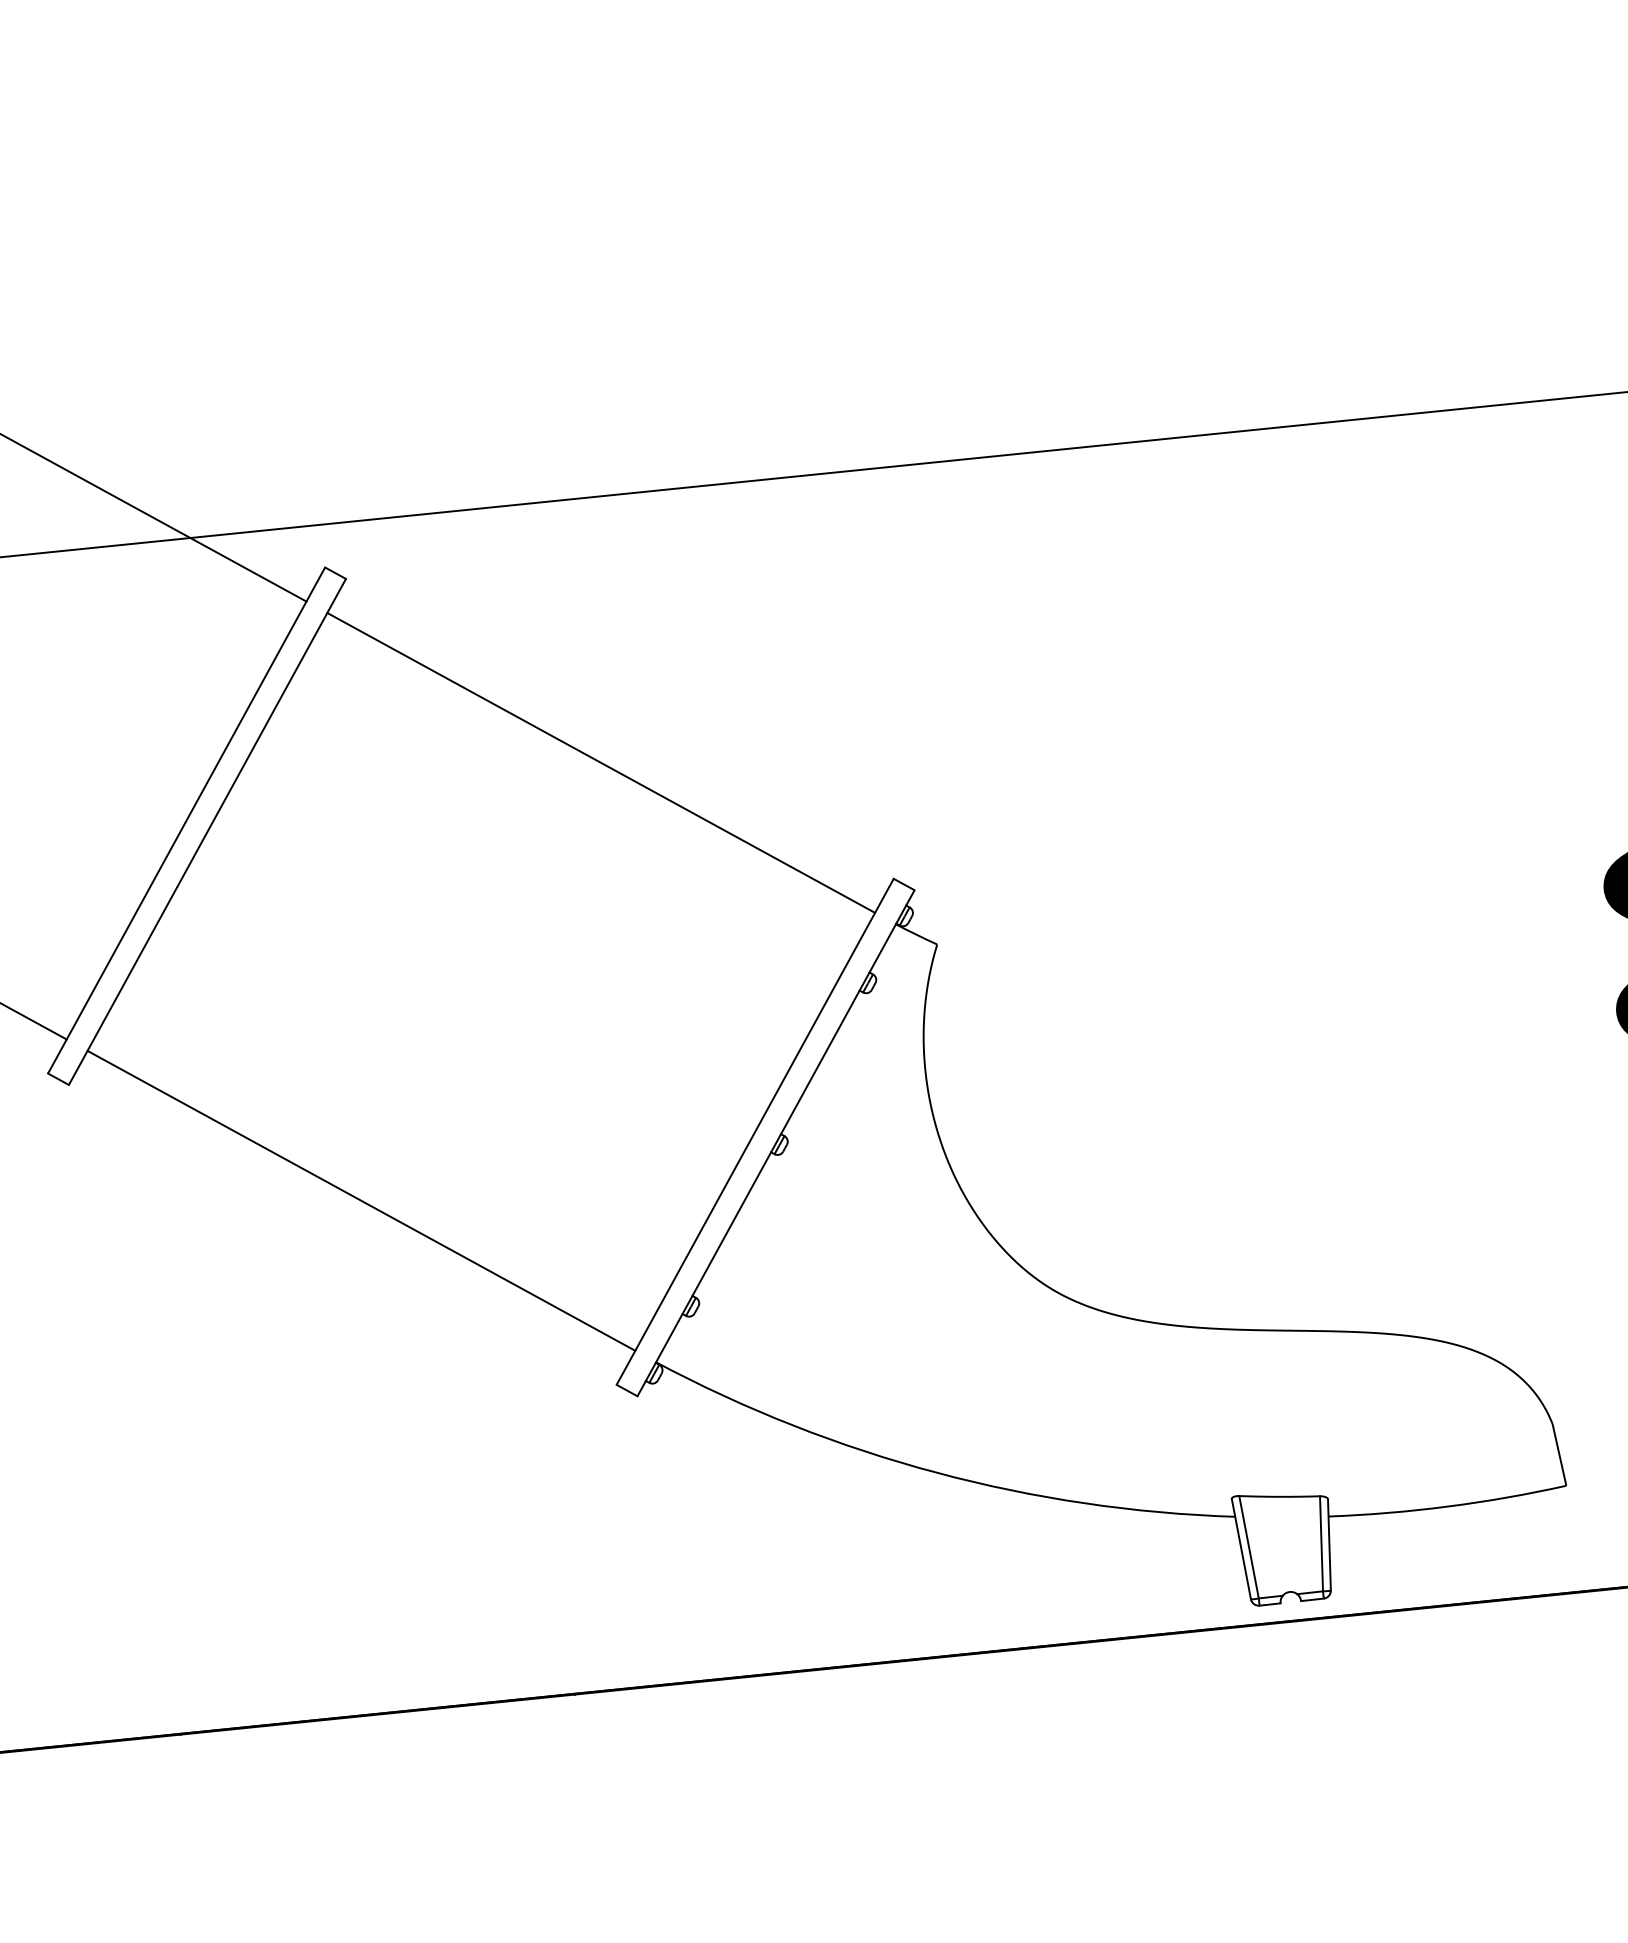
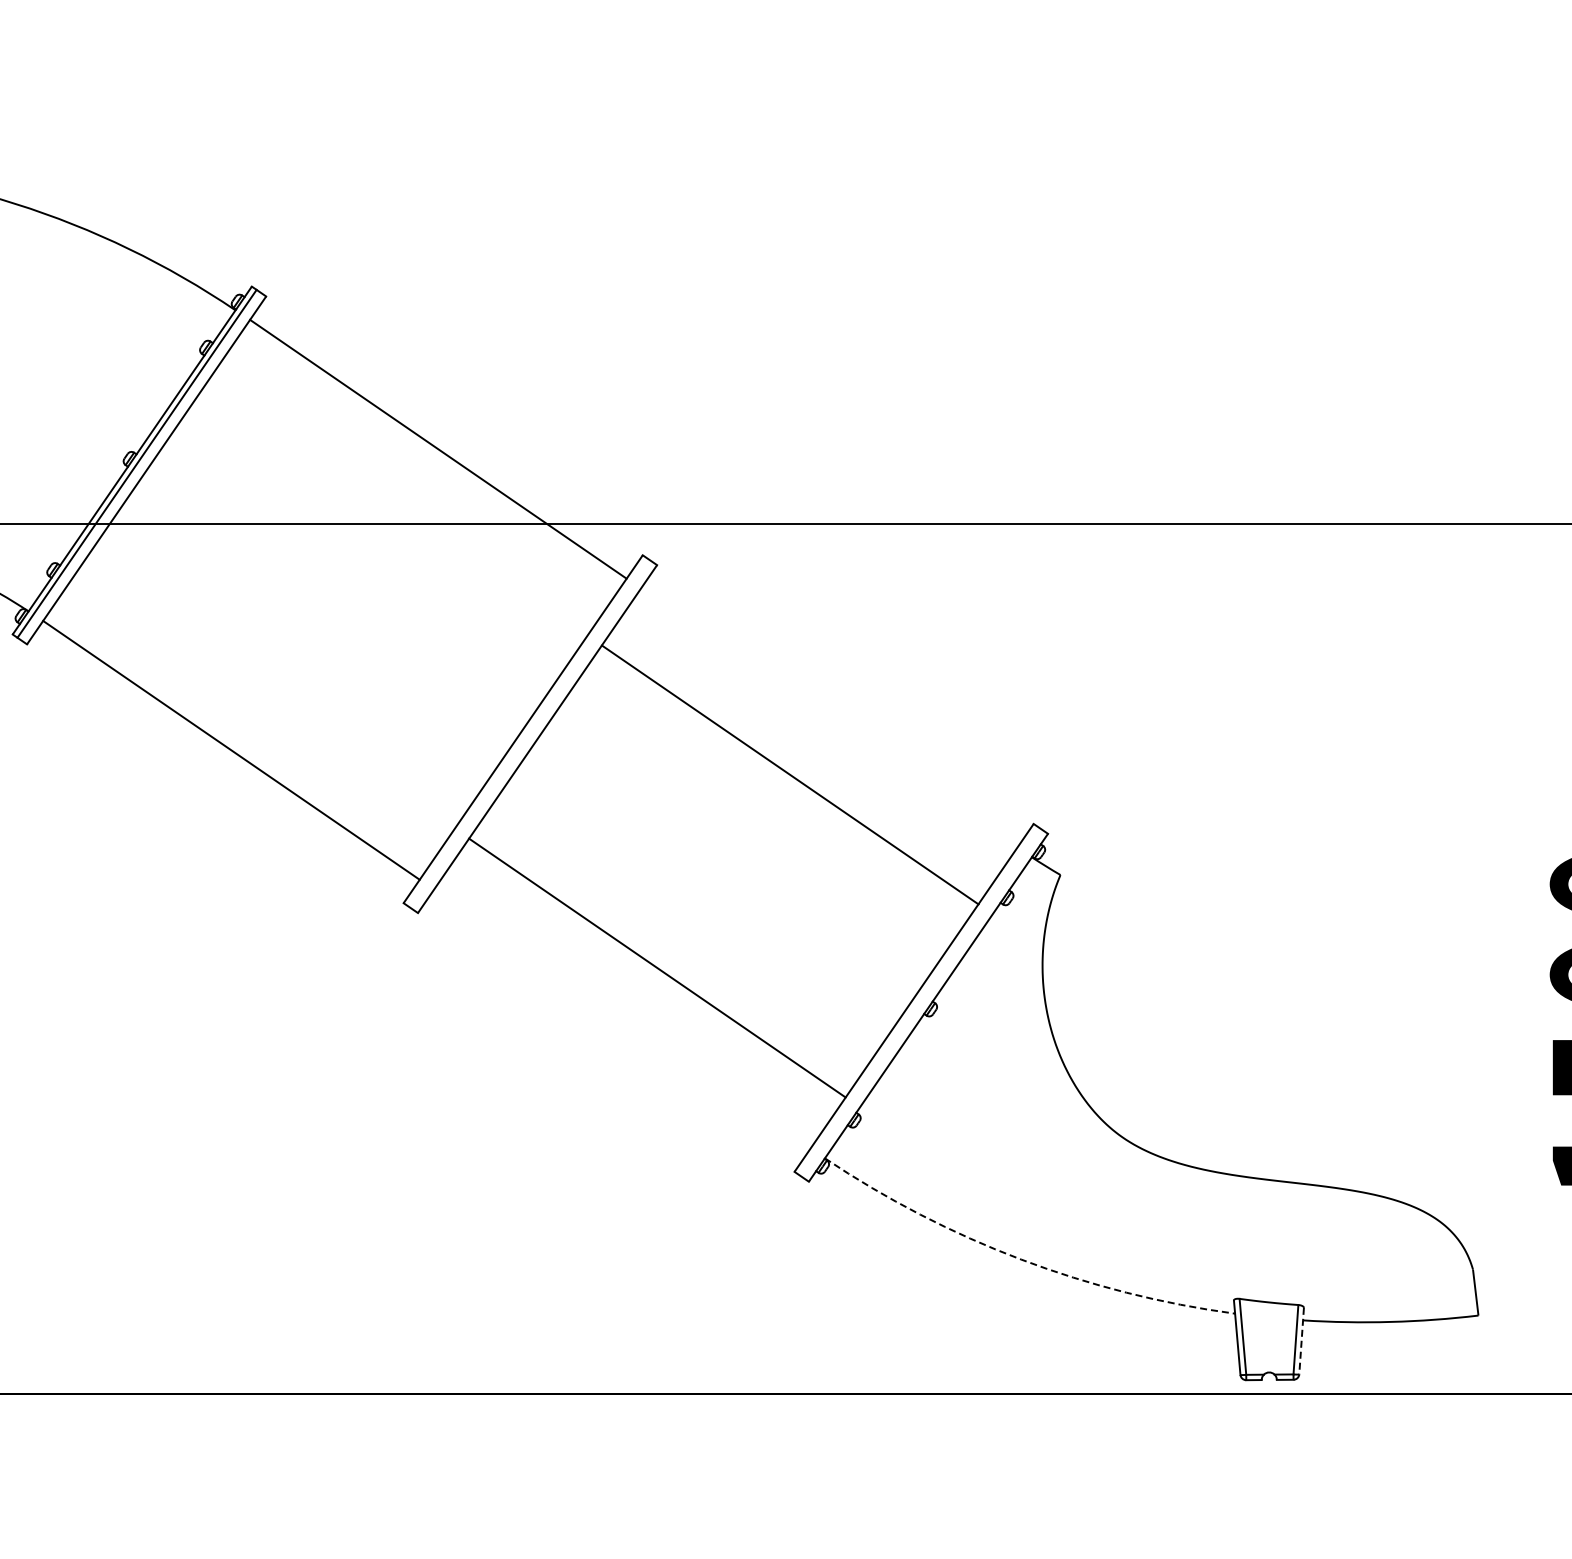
line: (601, 762) -> (790, 774), moved
line: (361, 1200) -> (657, 967), moved
arc: (937, 1472) -> (1021, 1259), solid -> dashed
line: (1329, 1545) -> (1301, 1341), solid -> dashed

